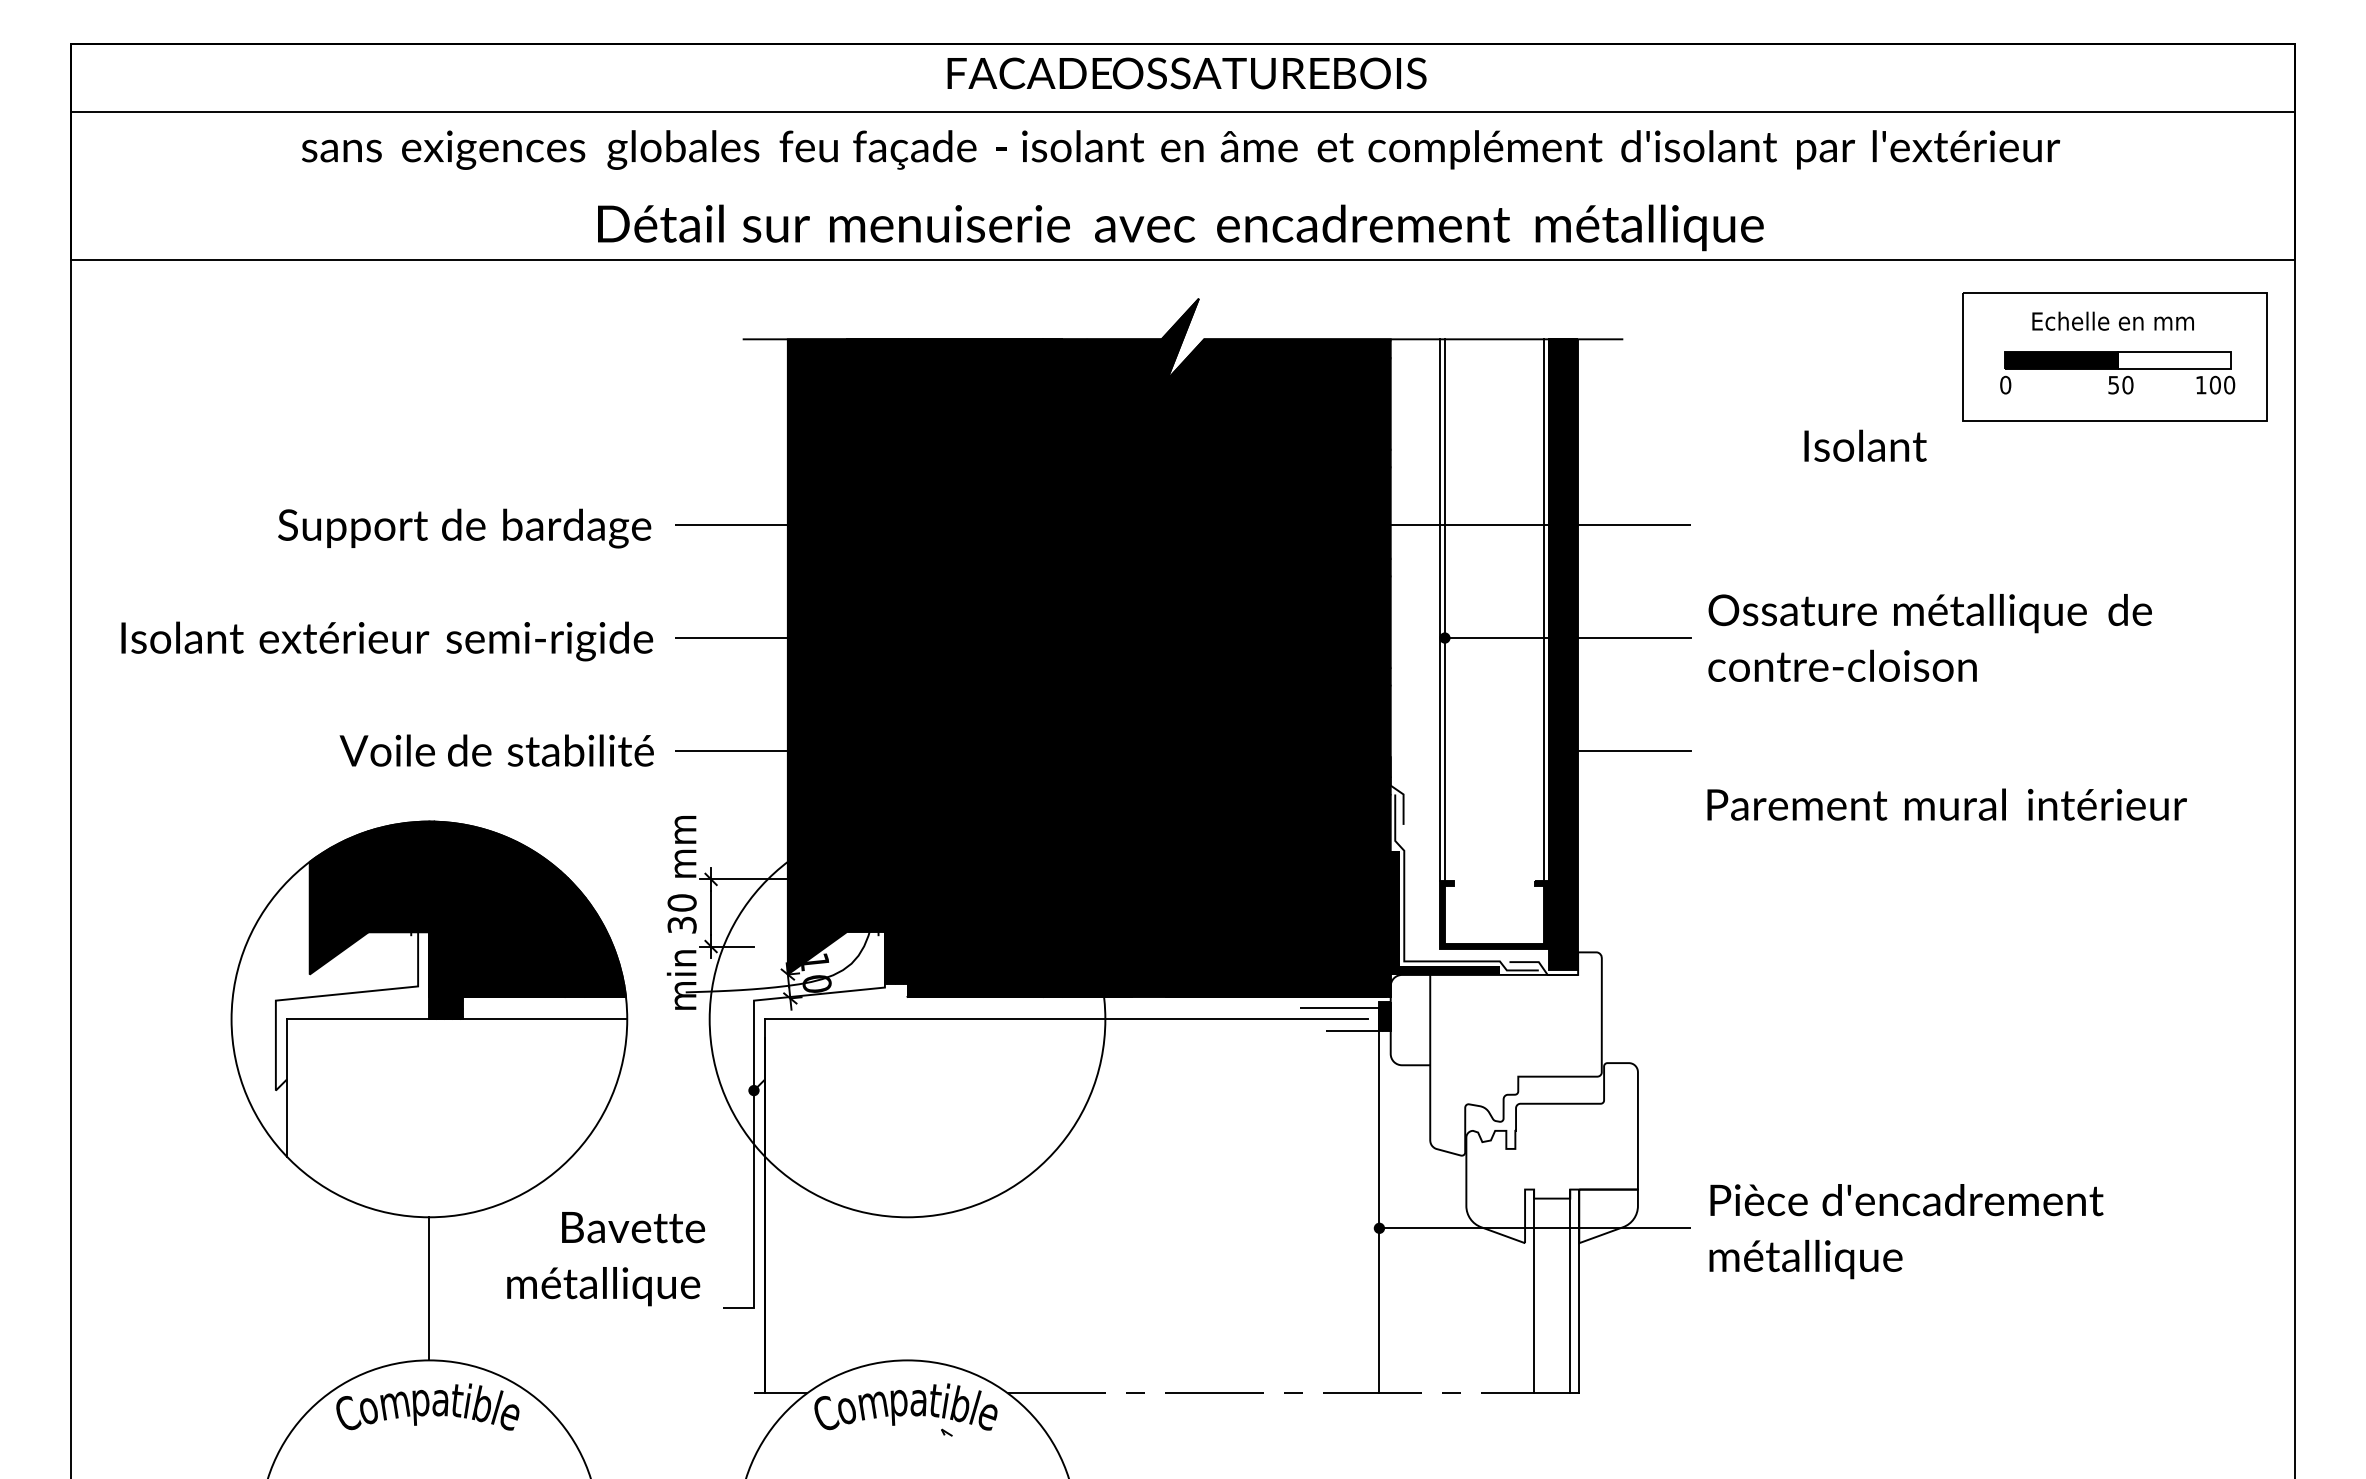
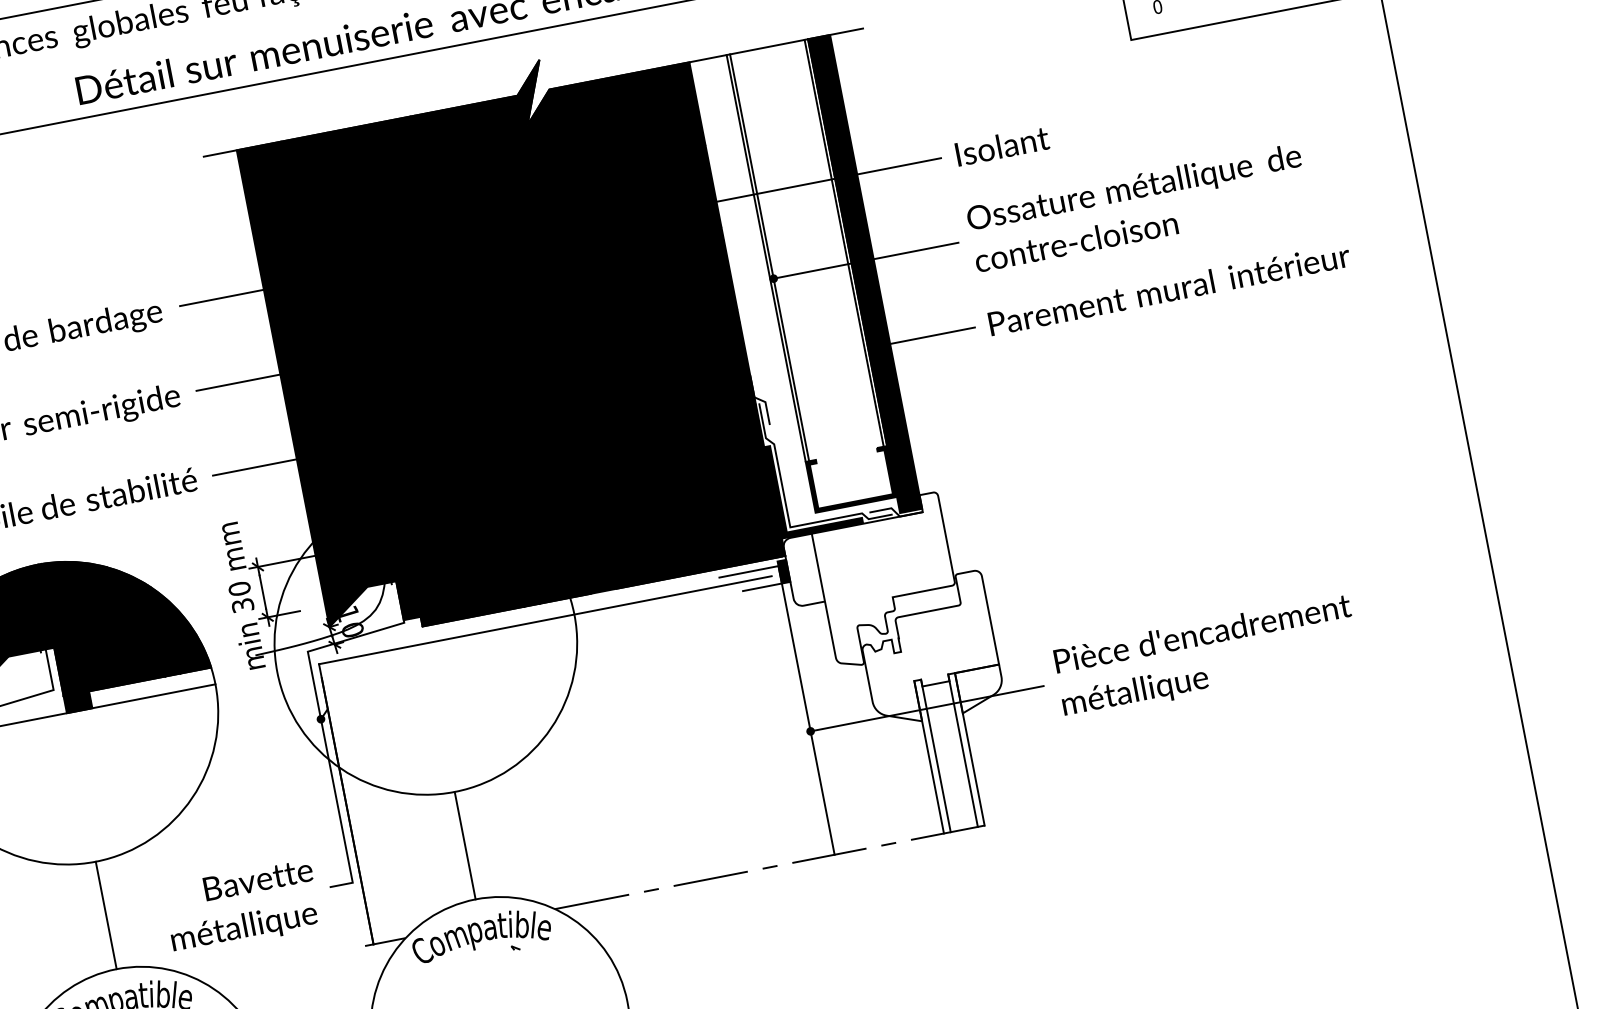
text: (1865, 445) -> (1002, 145), moved
text: (1946, 804) -> (1168, 289), moved
text: (606, 1259) -> (242, 907), moved
line: (907, 1288) -> (465, 845), added
line: (1525, 1290) -> (929, 756), added

